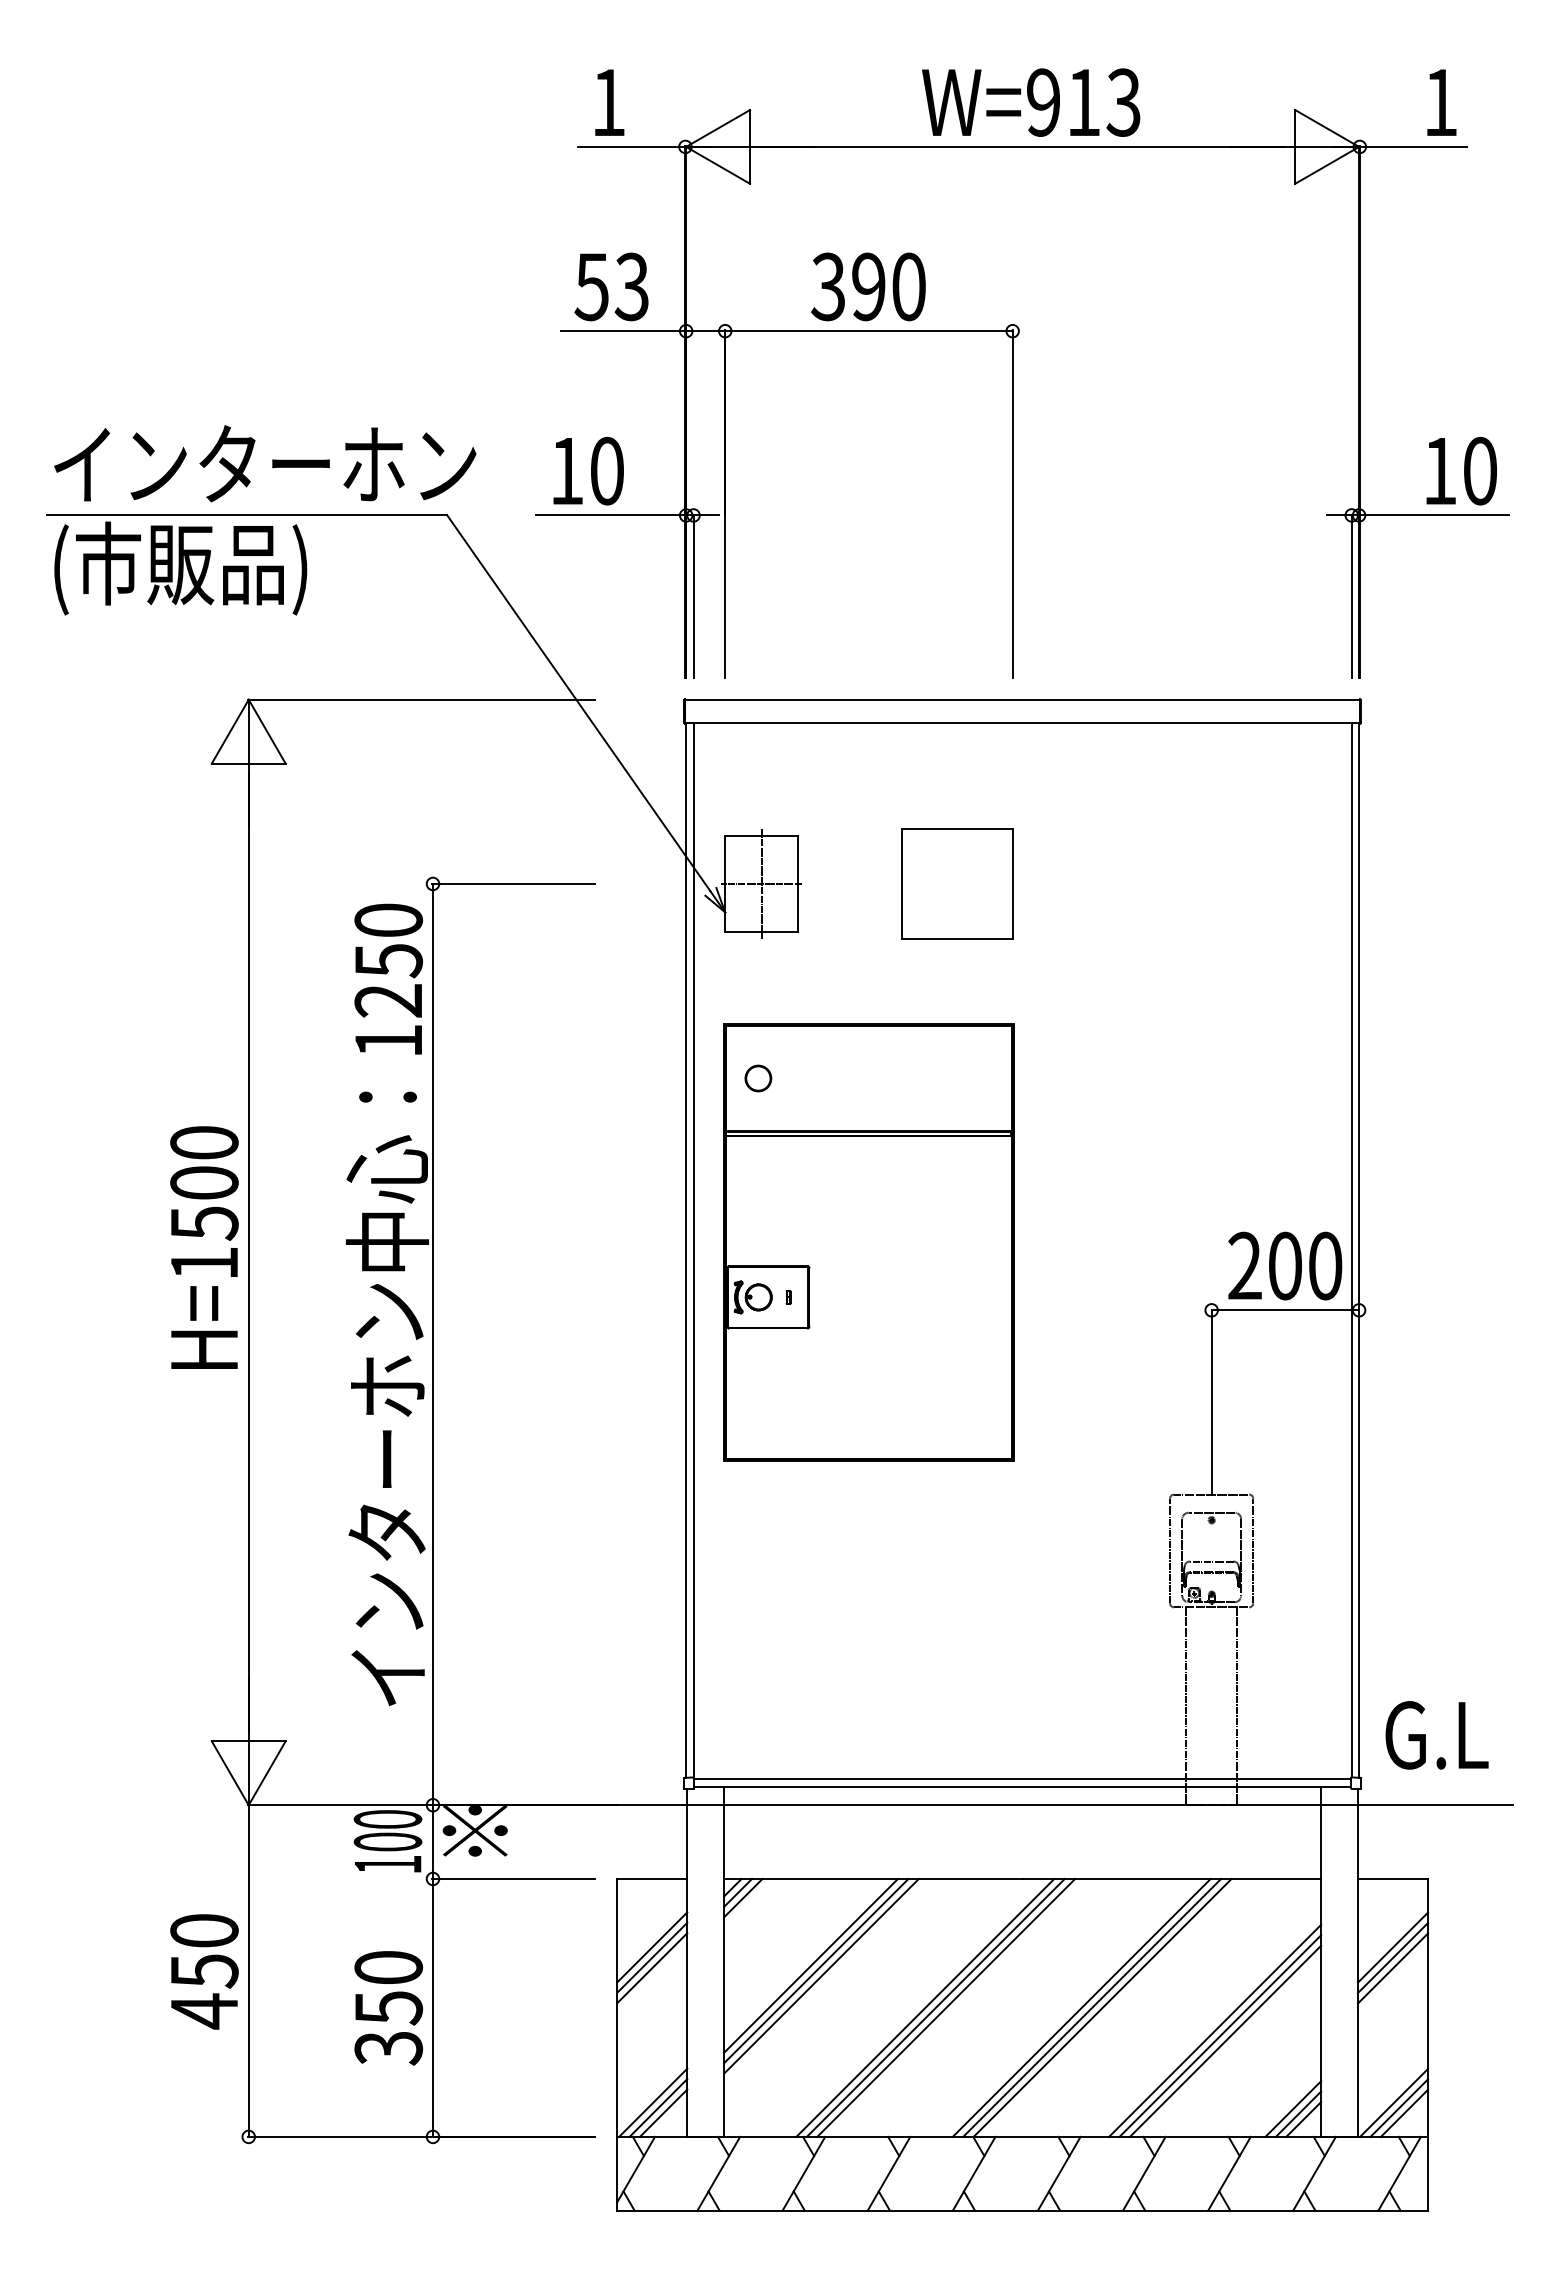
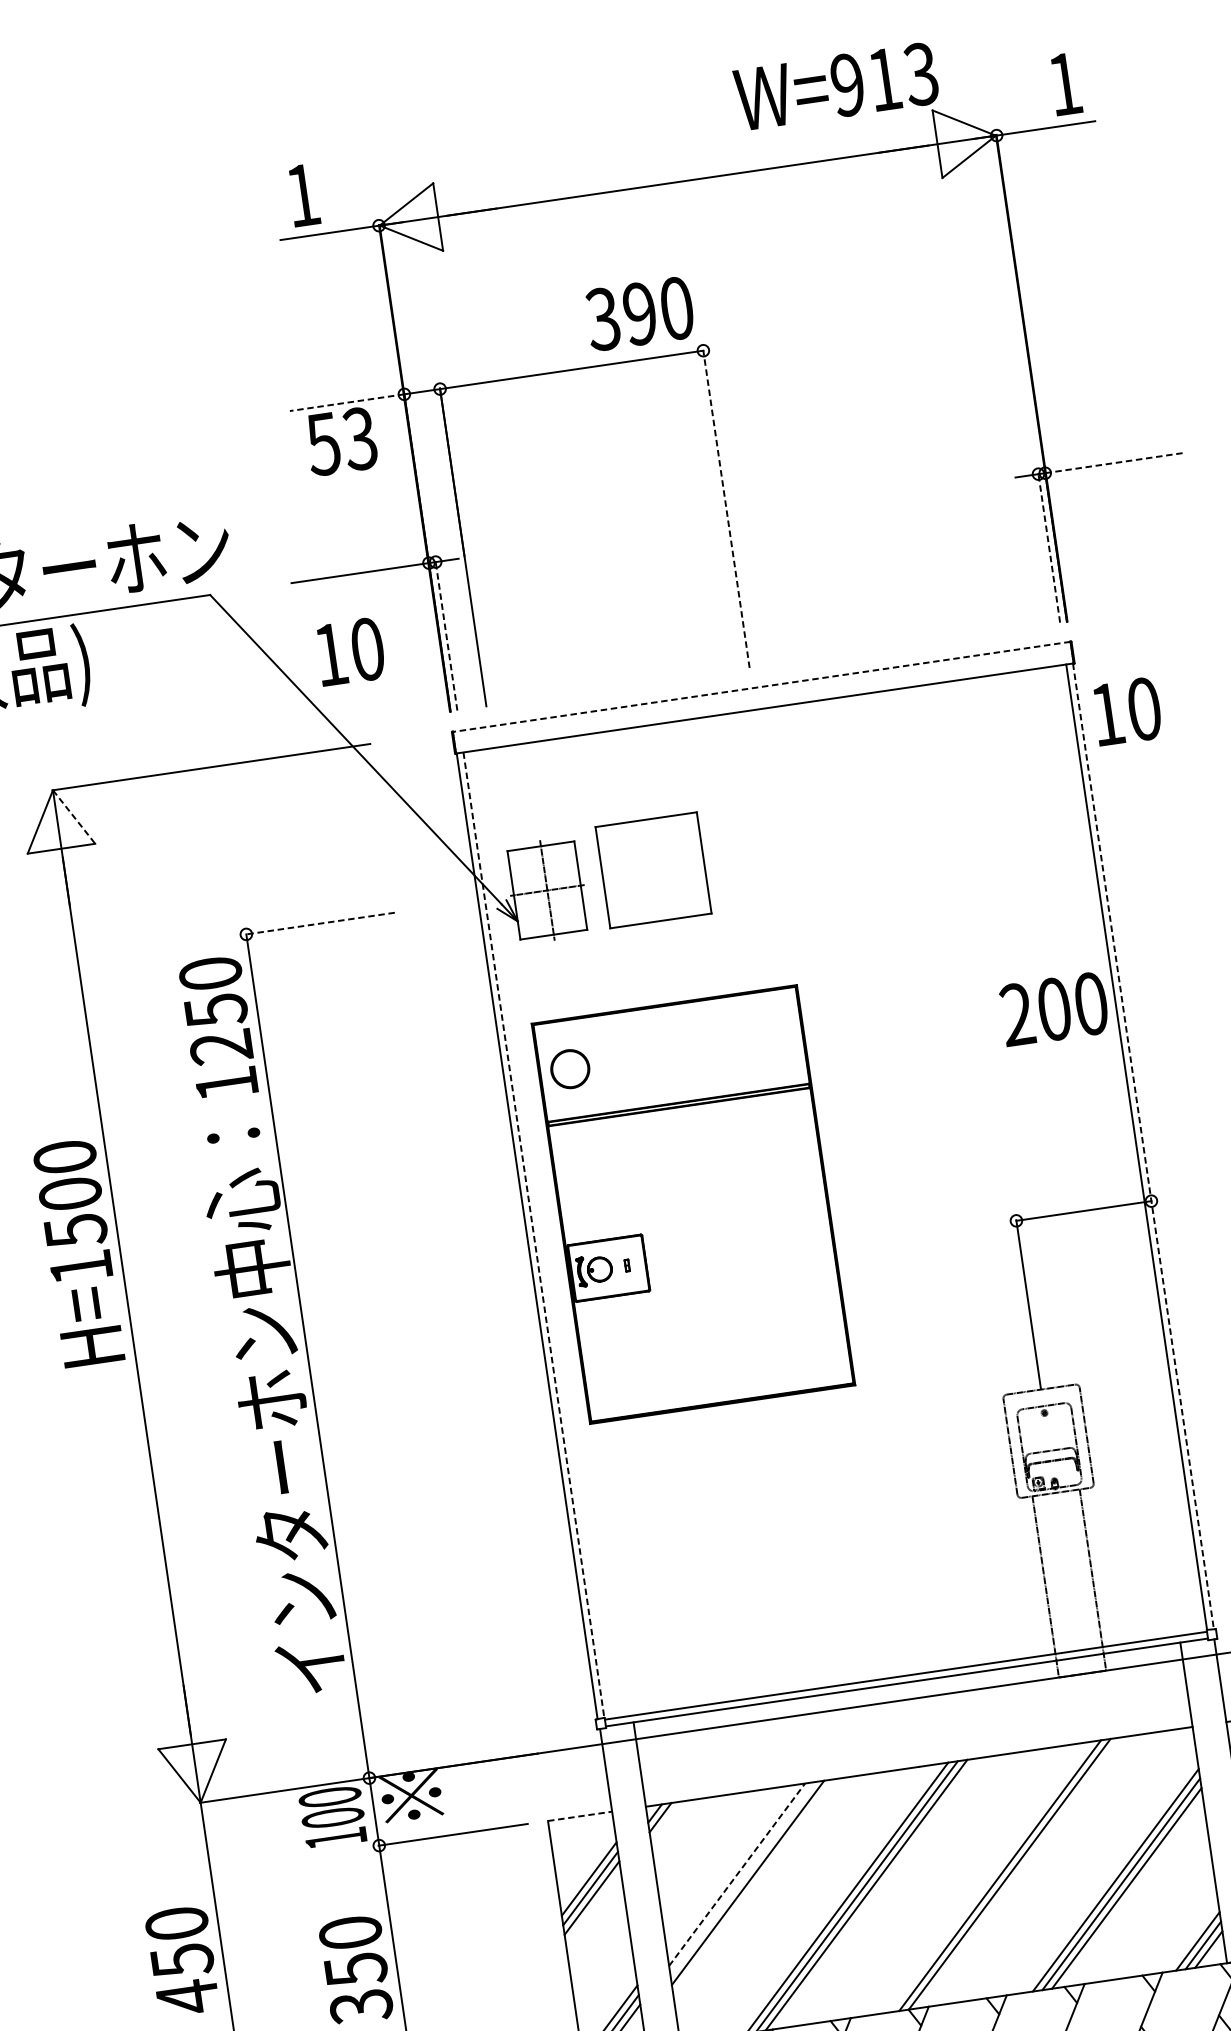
text: (1031, 102) -> (836, 86), moved
text: (611, 286) -> (341, 441), moved
text: (868, 286) -> (639, 313), moved
line: (623, 331) -> (347, 403), solid -> dashed
text: (588, 471) -> (350, 652), moved
text: (1461, 471) -> (1127, 711), moved
line: (1012, 504) -> (726, 509), solid -> dashed
line: (1434, 515) -> (1114, 463), solid -> dashed
line: (693, 595) -> (446, 635), solid -> dashed
line: (1351, 595) -> (1048, 547), solid -> dashed
line: (1022, 699) -> (761, 686), solid -> dashed
line: (267, 731) -> (74, 816), solid -> dashed
line: (513, 883) -> (320, 923), solid -> dashed
part: (957, 883) -> (653, 869), moved
part: (758, 1078) -> (570, 1069), size x1.6
text: (204, 1247) -> (79, 1252), moved
line: (693, 1250) -> (533, 1235), solid -> dashed
line: (1359, 1251) -> (1143, 1147), solid -> dashed
text: (1285, 1265) -> (1054, 1008), moved
line: (652, 1878) -> (580, 1815), solid -> dashed
line: (743, 1897) -> (666, 1821), removed
line: (811, 1965) -> (737, 1874), solid -> dashed
line: (816, 1970) -> (742, 1878), removed
line: (1081, 2007) -> (990, 1876), removed

